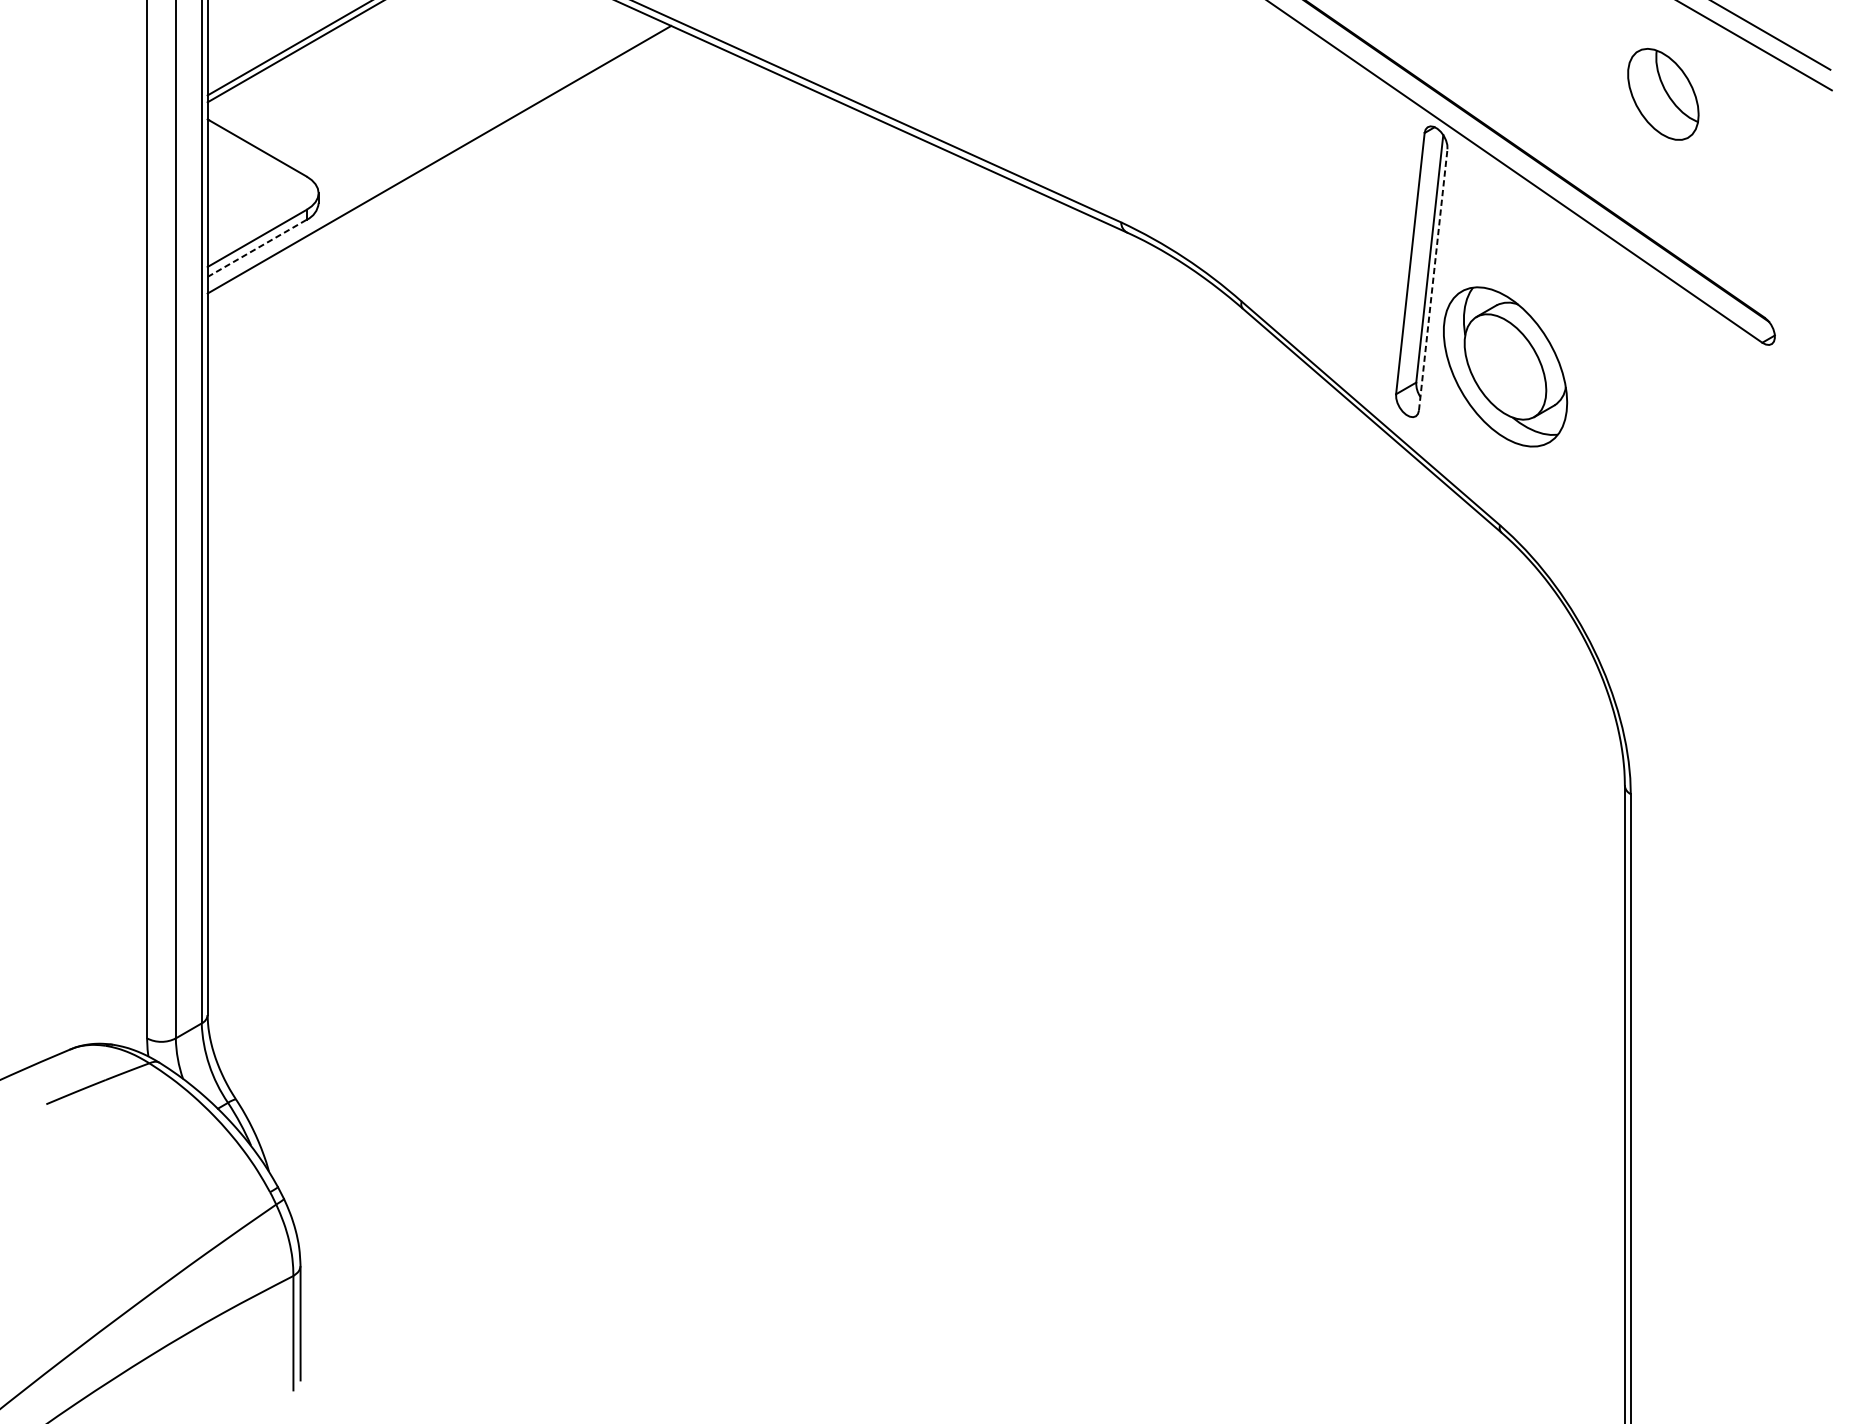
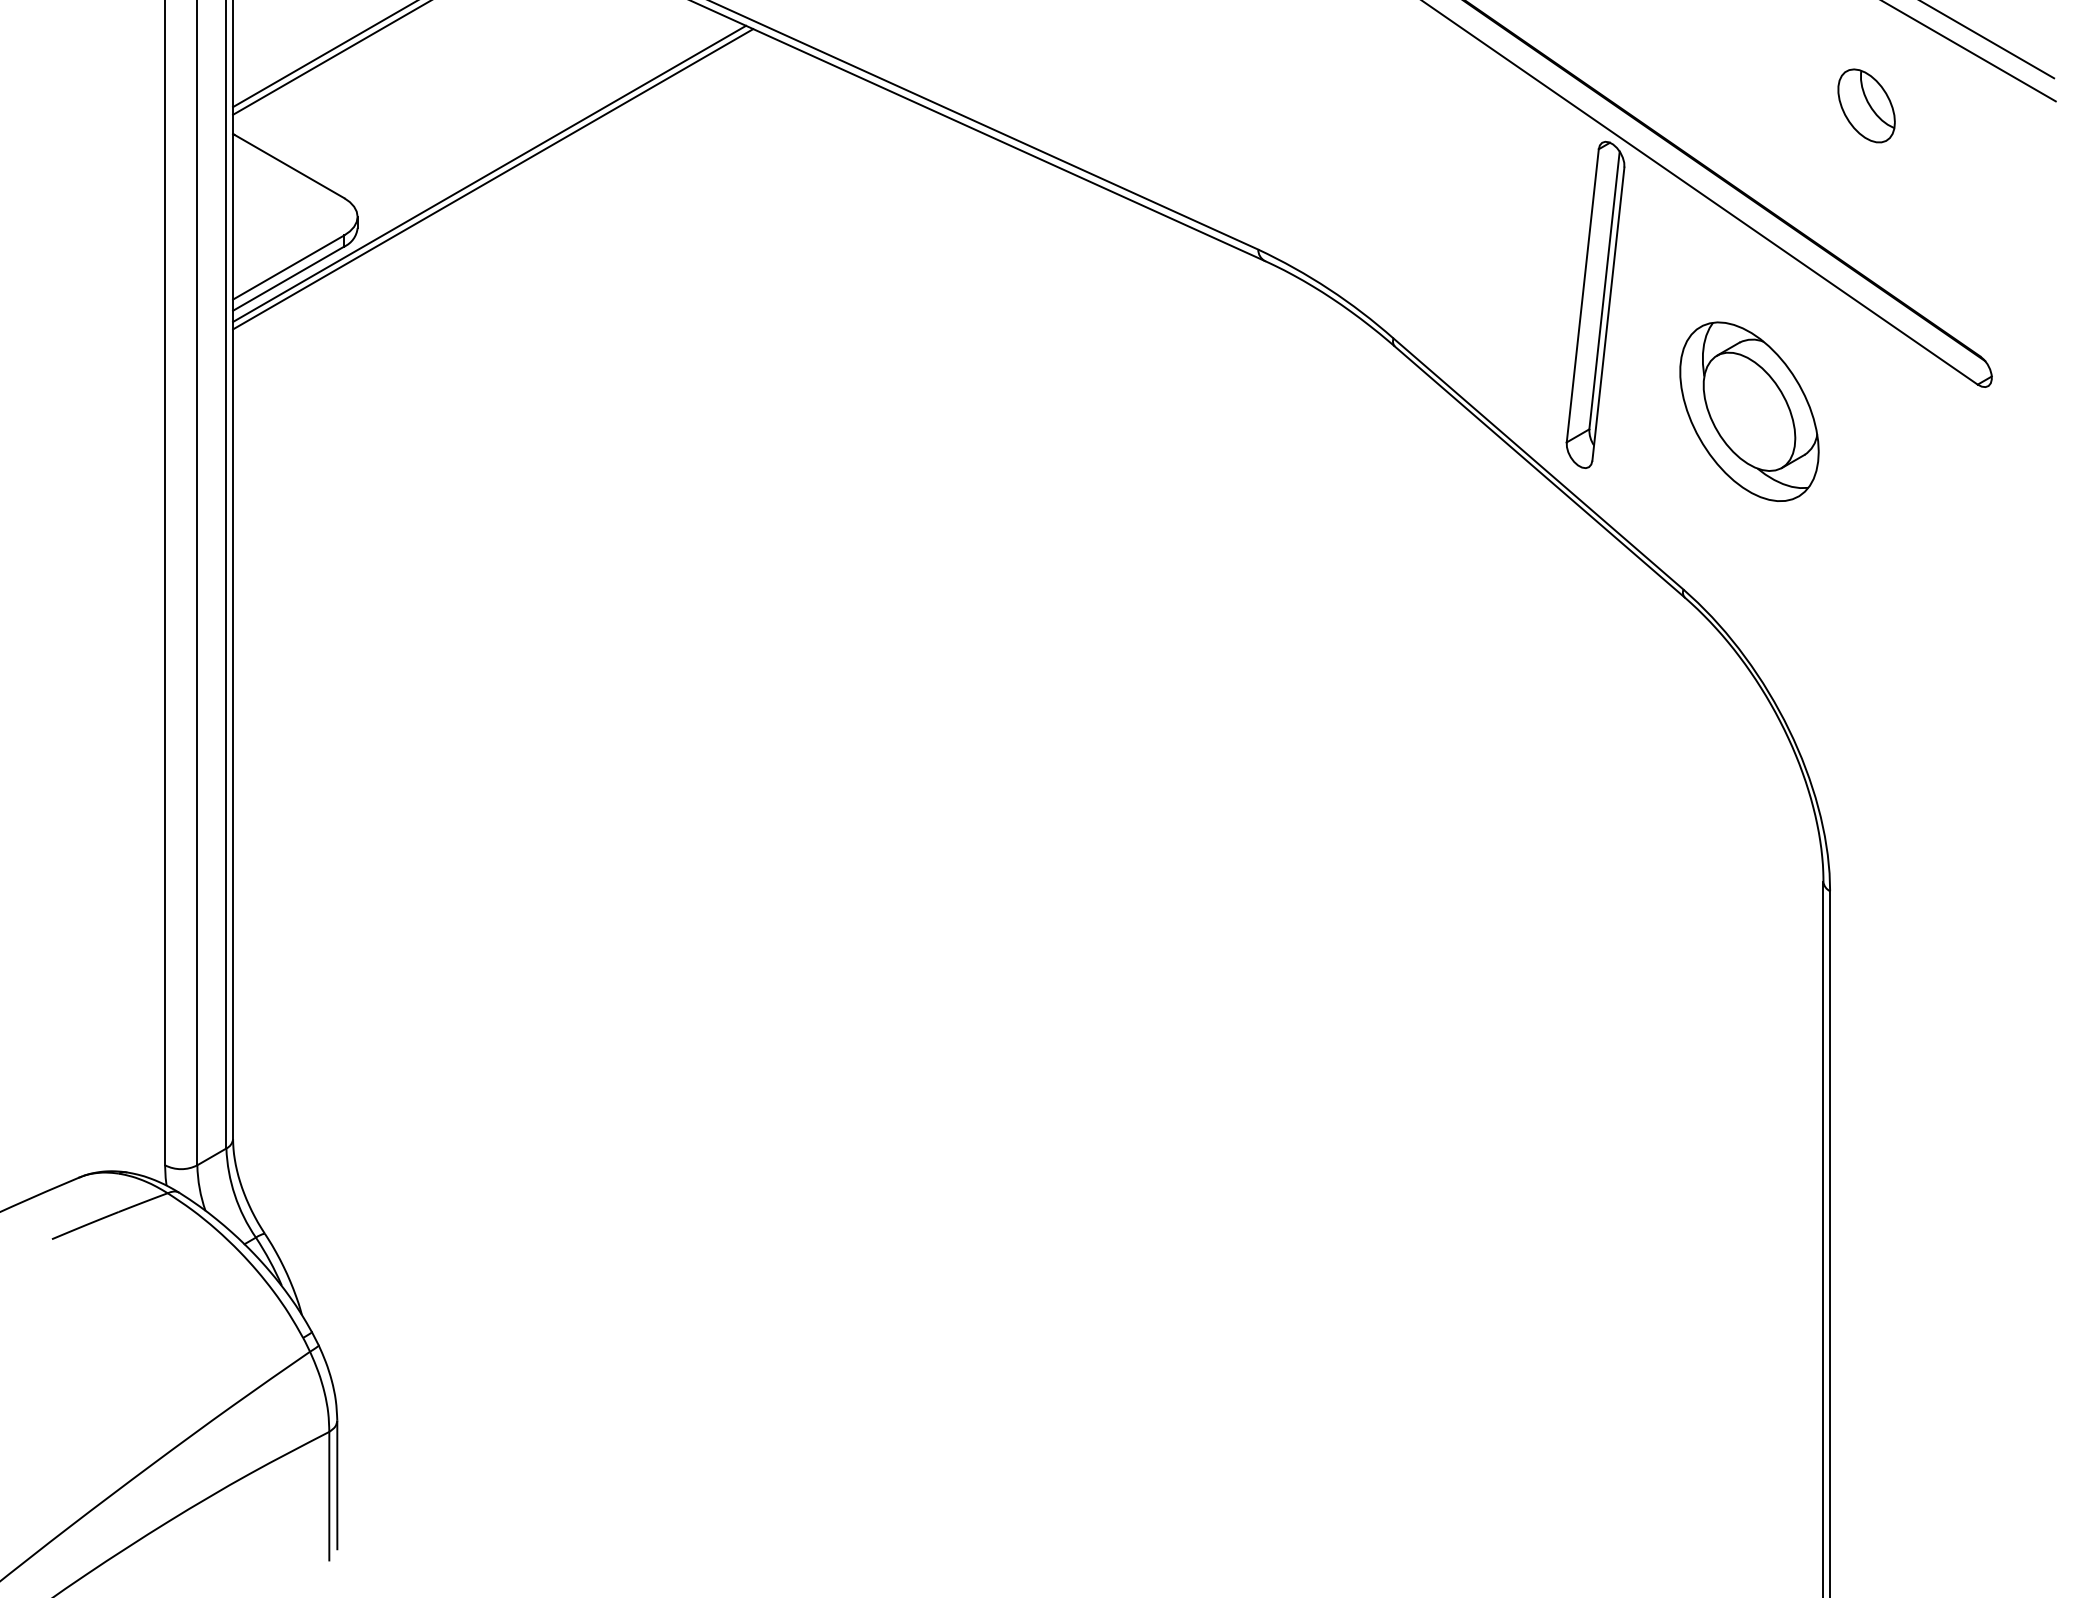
part: (1663, 94) -> (1866, 105), size x0.71
line: (436, 154) -> (489, 173), added
line: (257, 248) -> (289, 278), dashed -> solid
line: (1433, 279) -> (1608, 313), dashed -> solid
part: (1505, 366) -> (1749, 411), moved

